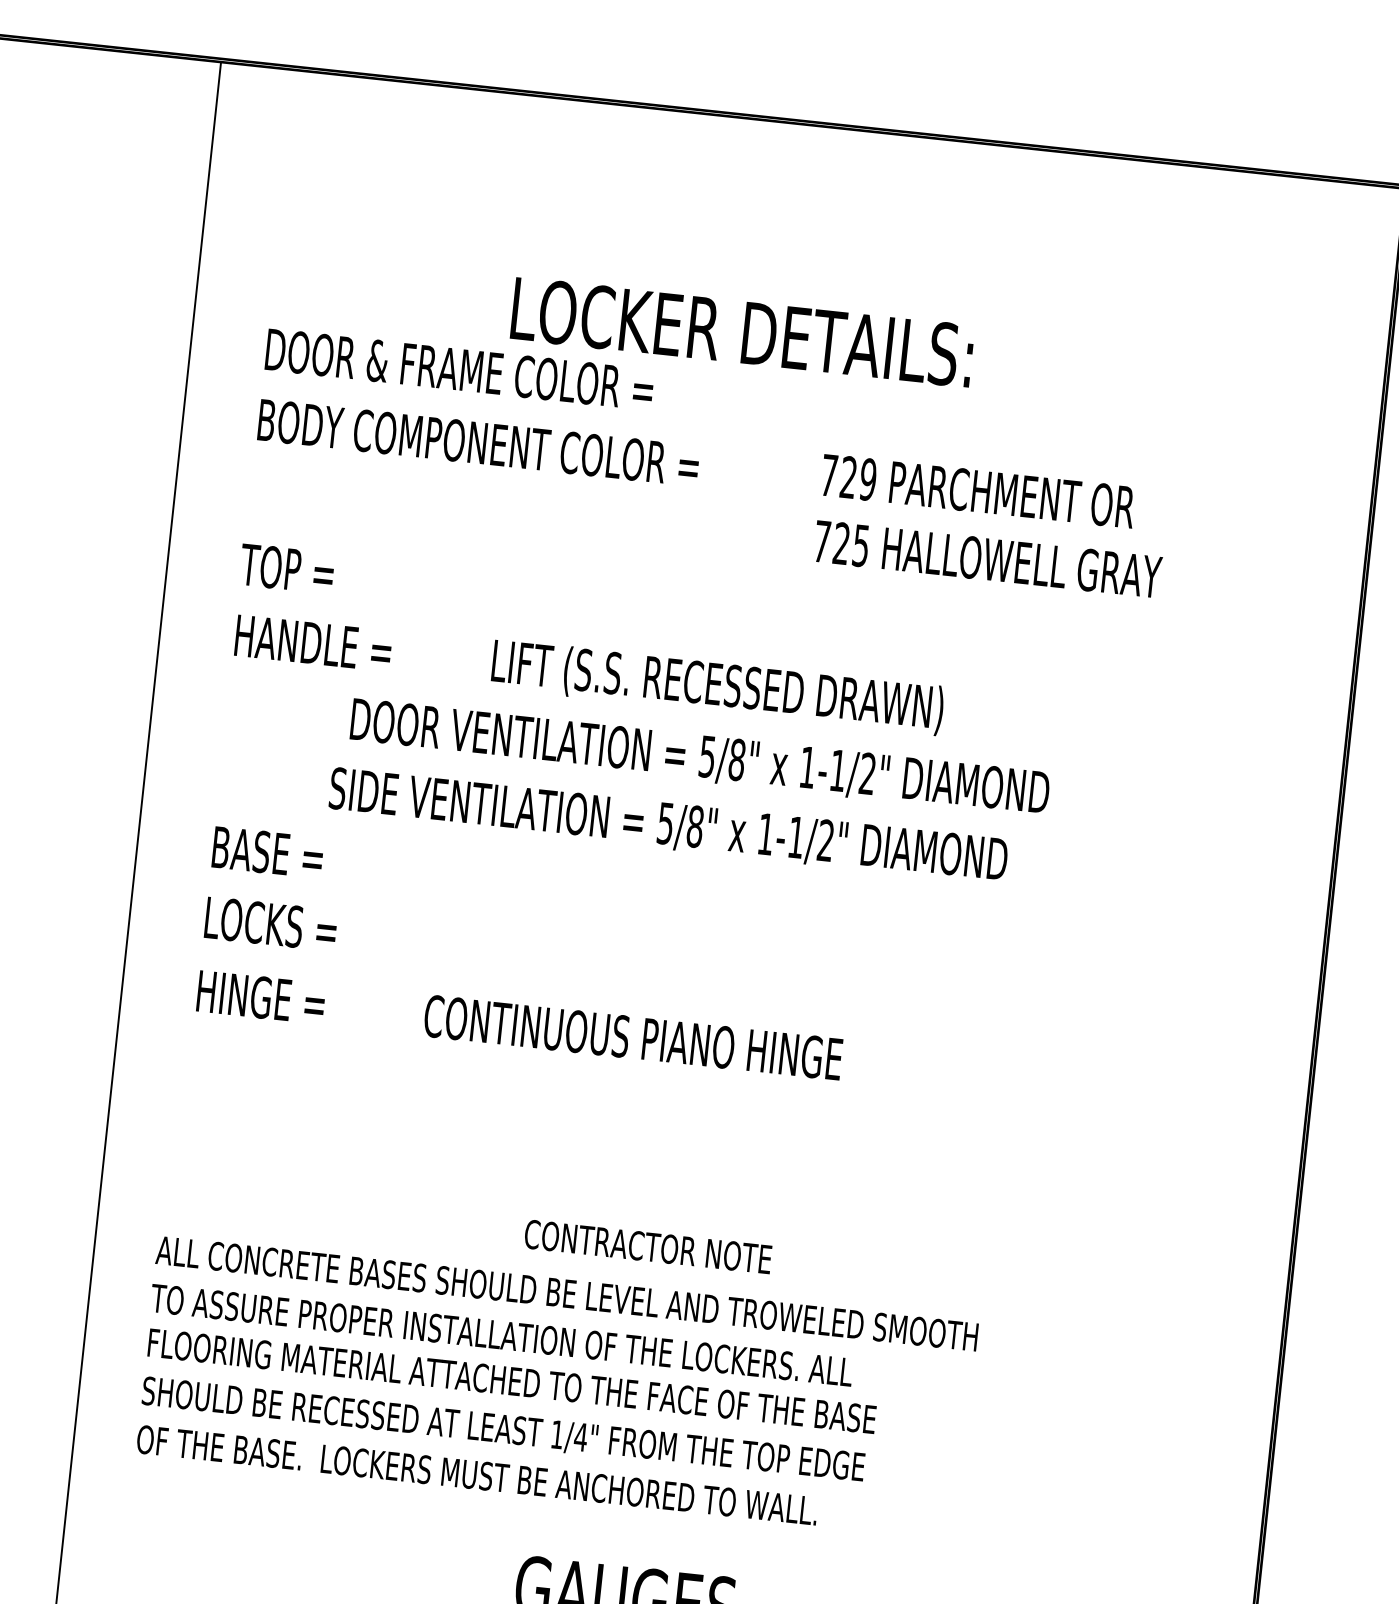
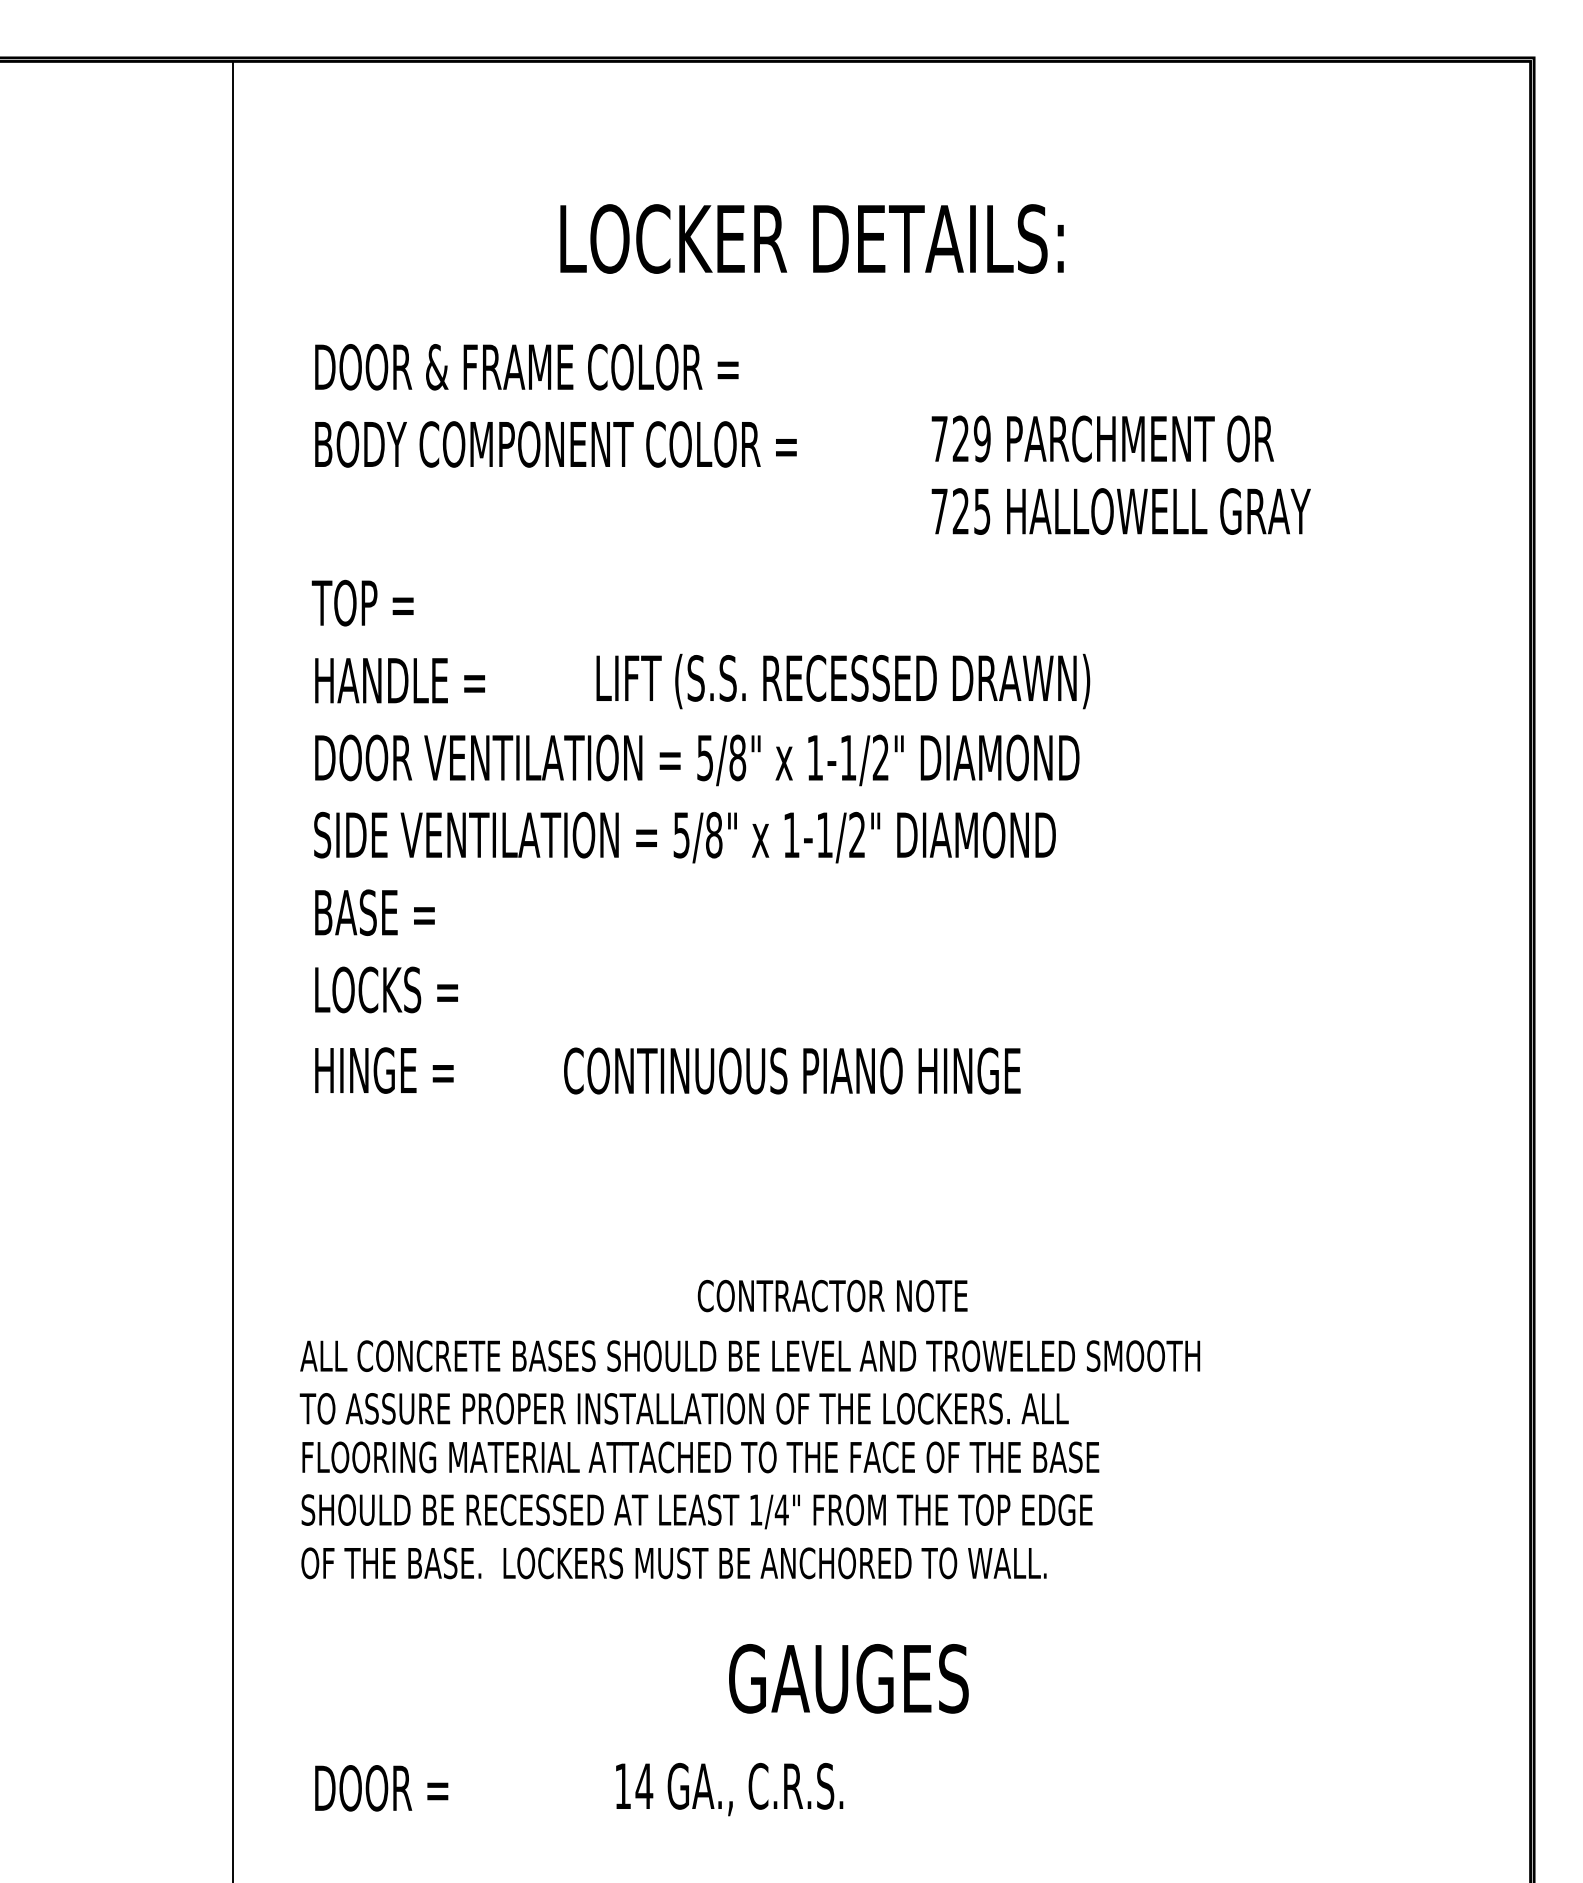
text: (742, 331) -> (811, 238), moved
text: (700, 758) -> (697, 760), moved
text: (668, 825) -> (684, 837), moved

